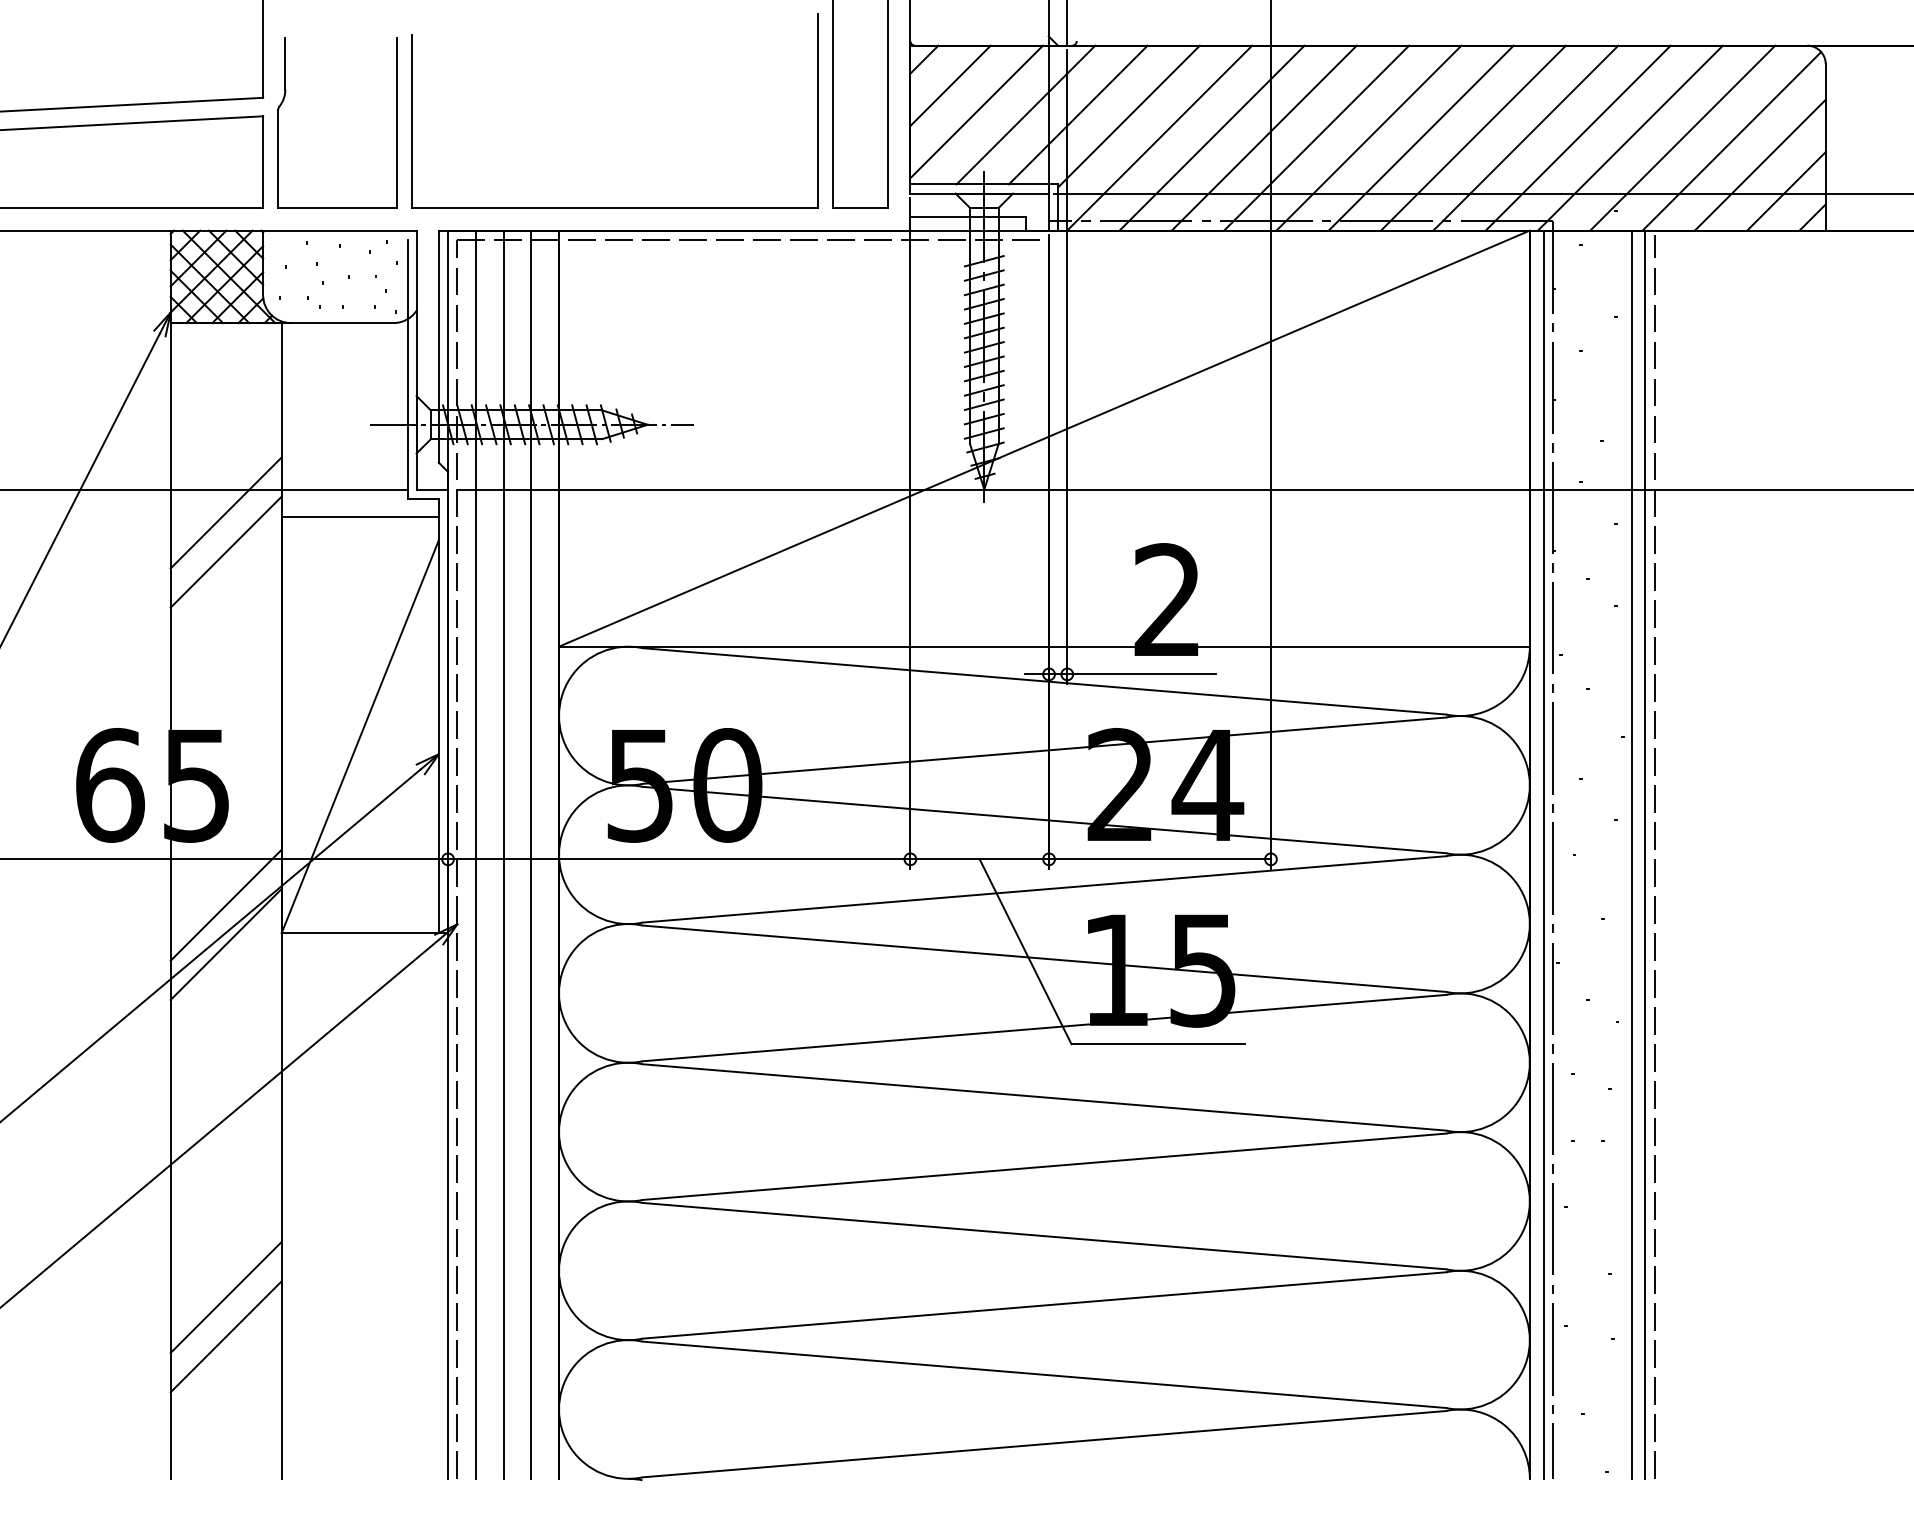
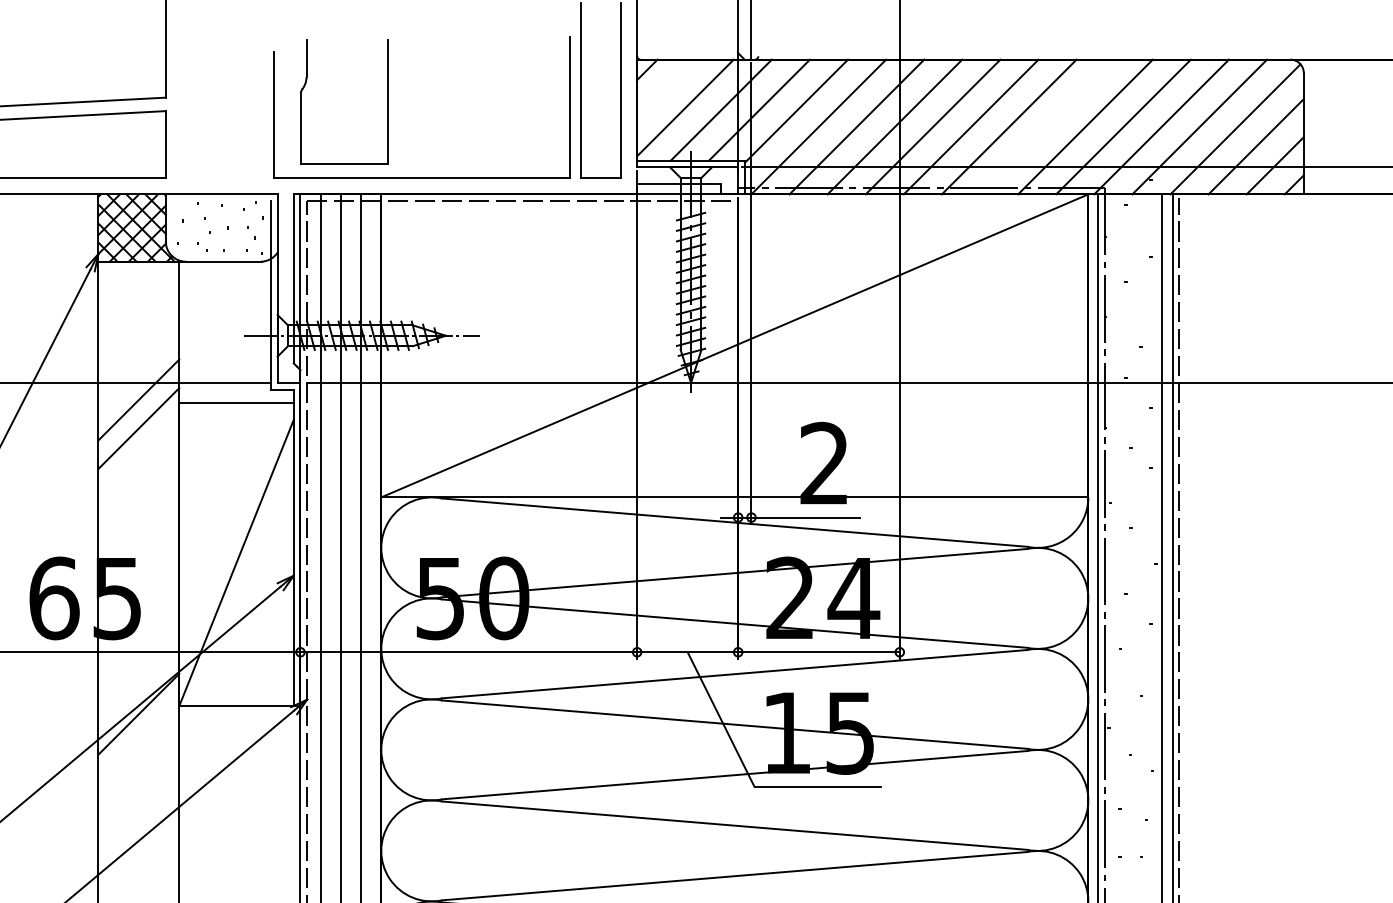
line: (950, 85) -> (666, 88), removed
part: (283, 102) -> (305, 86), moved
line: (1473, 137) -> (1047, 126), removed
line: (225, 904) -> (138, 685), removed

